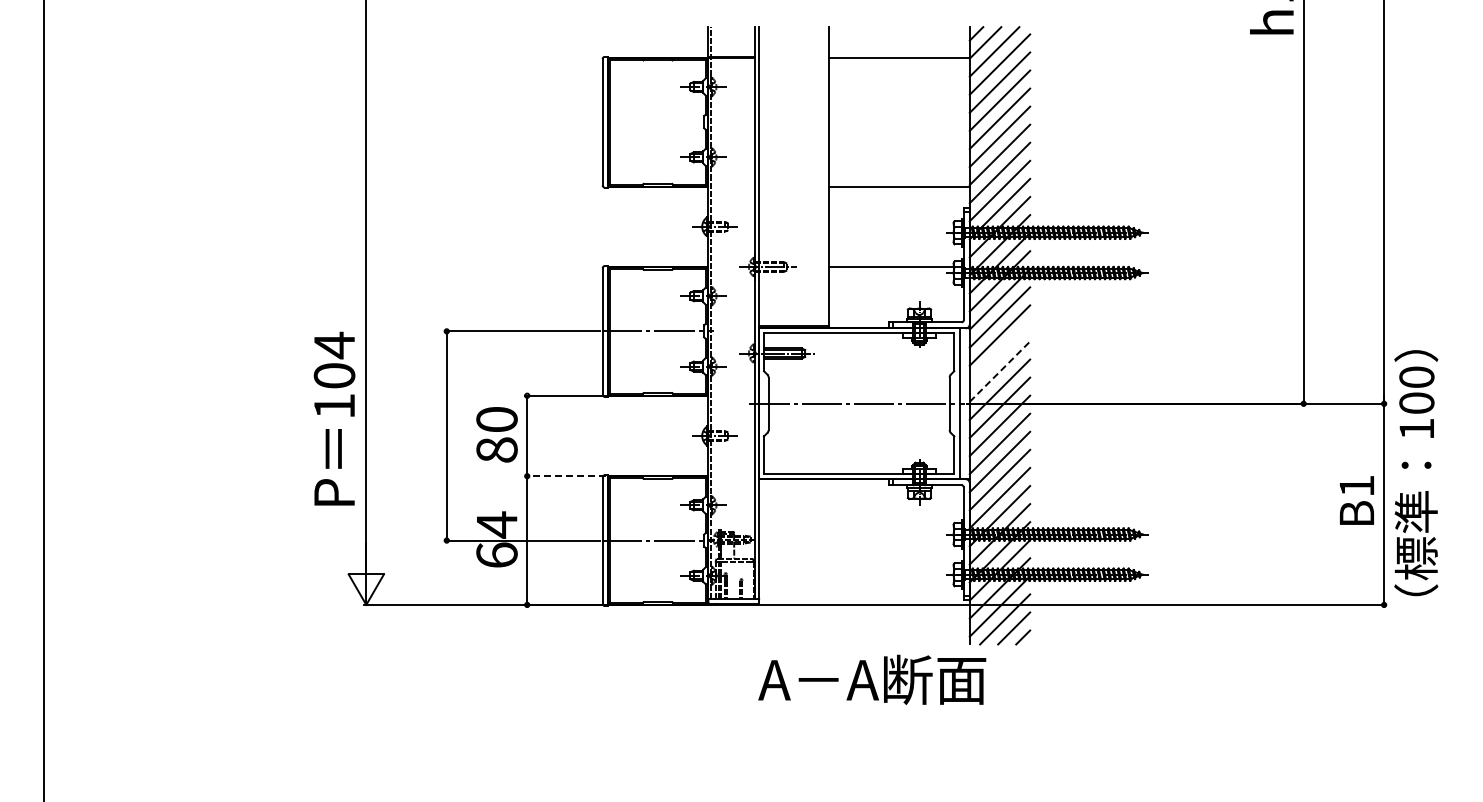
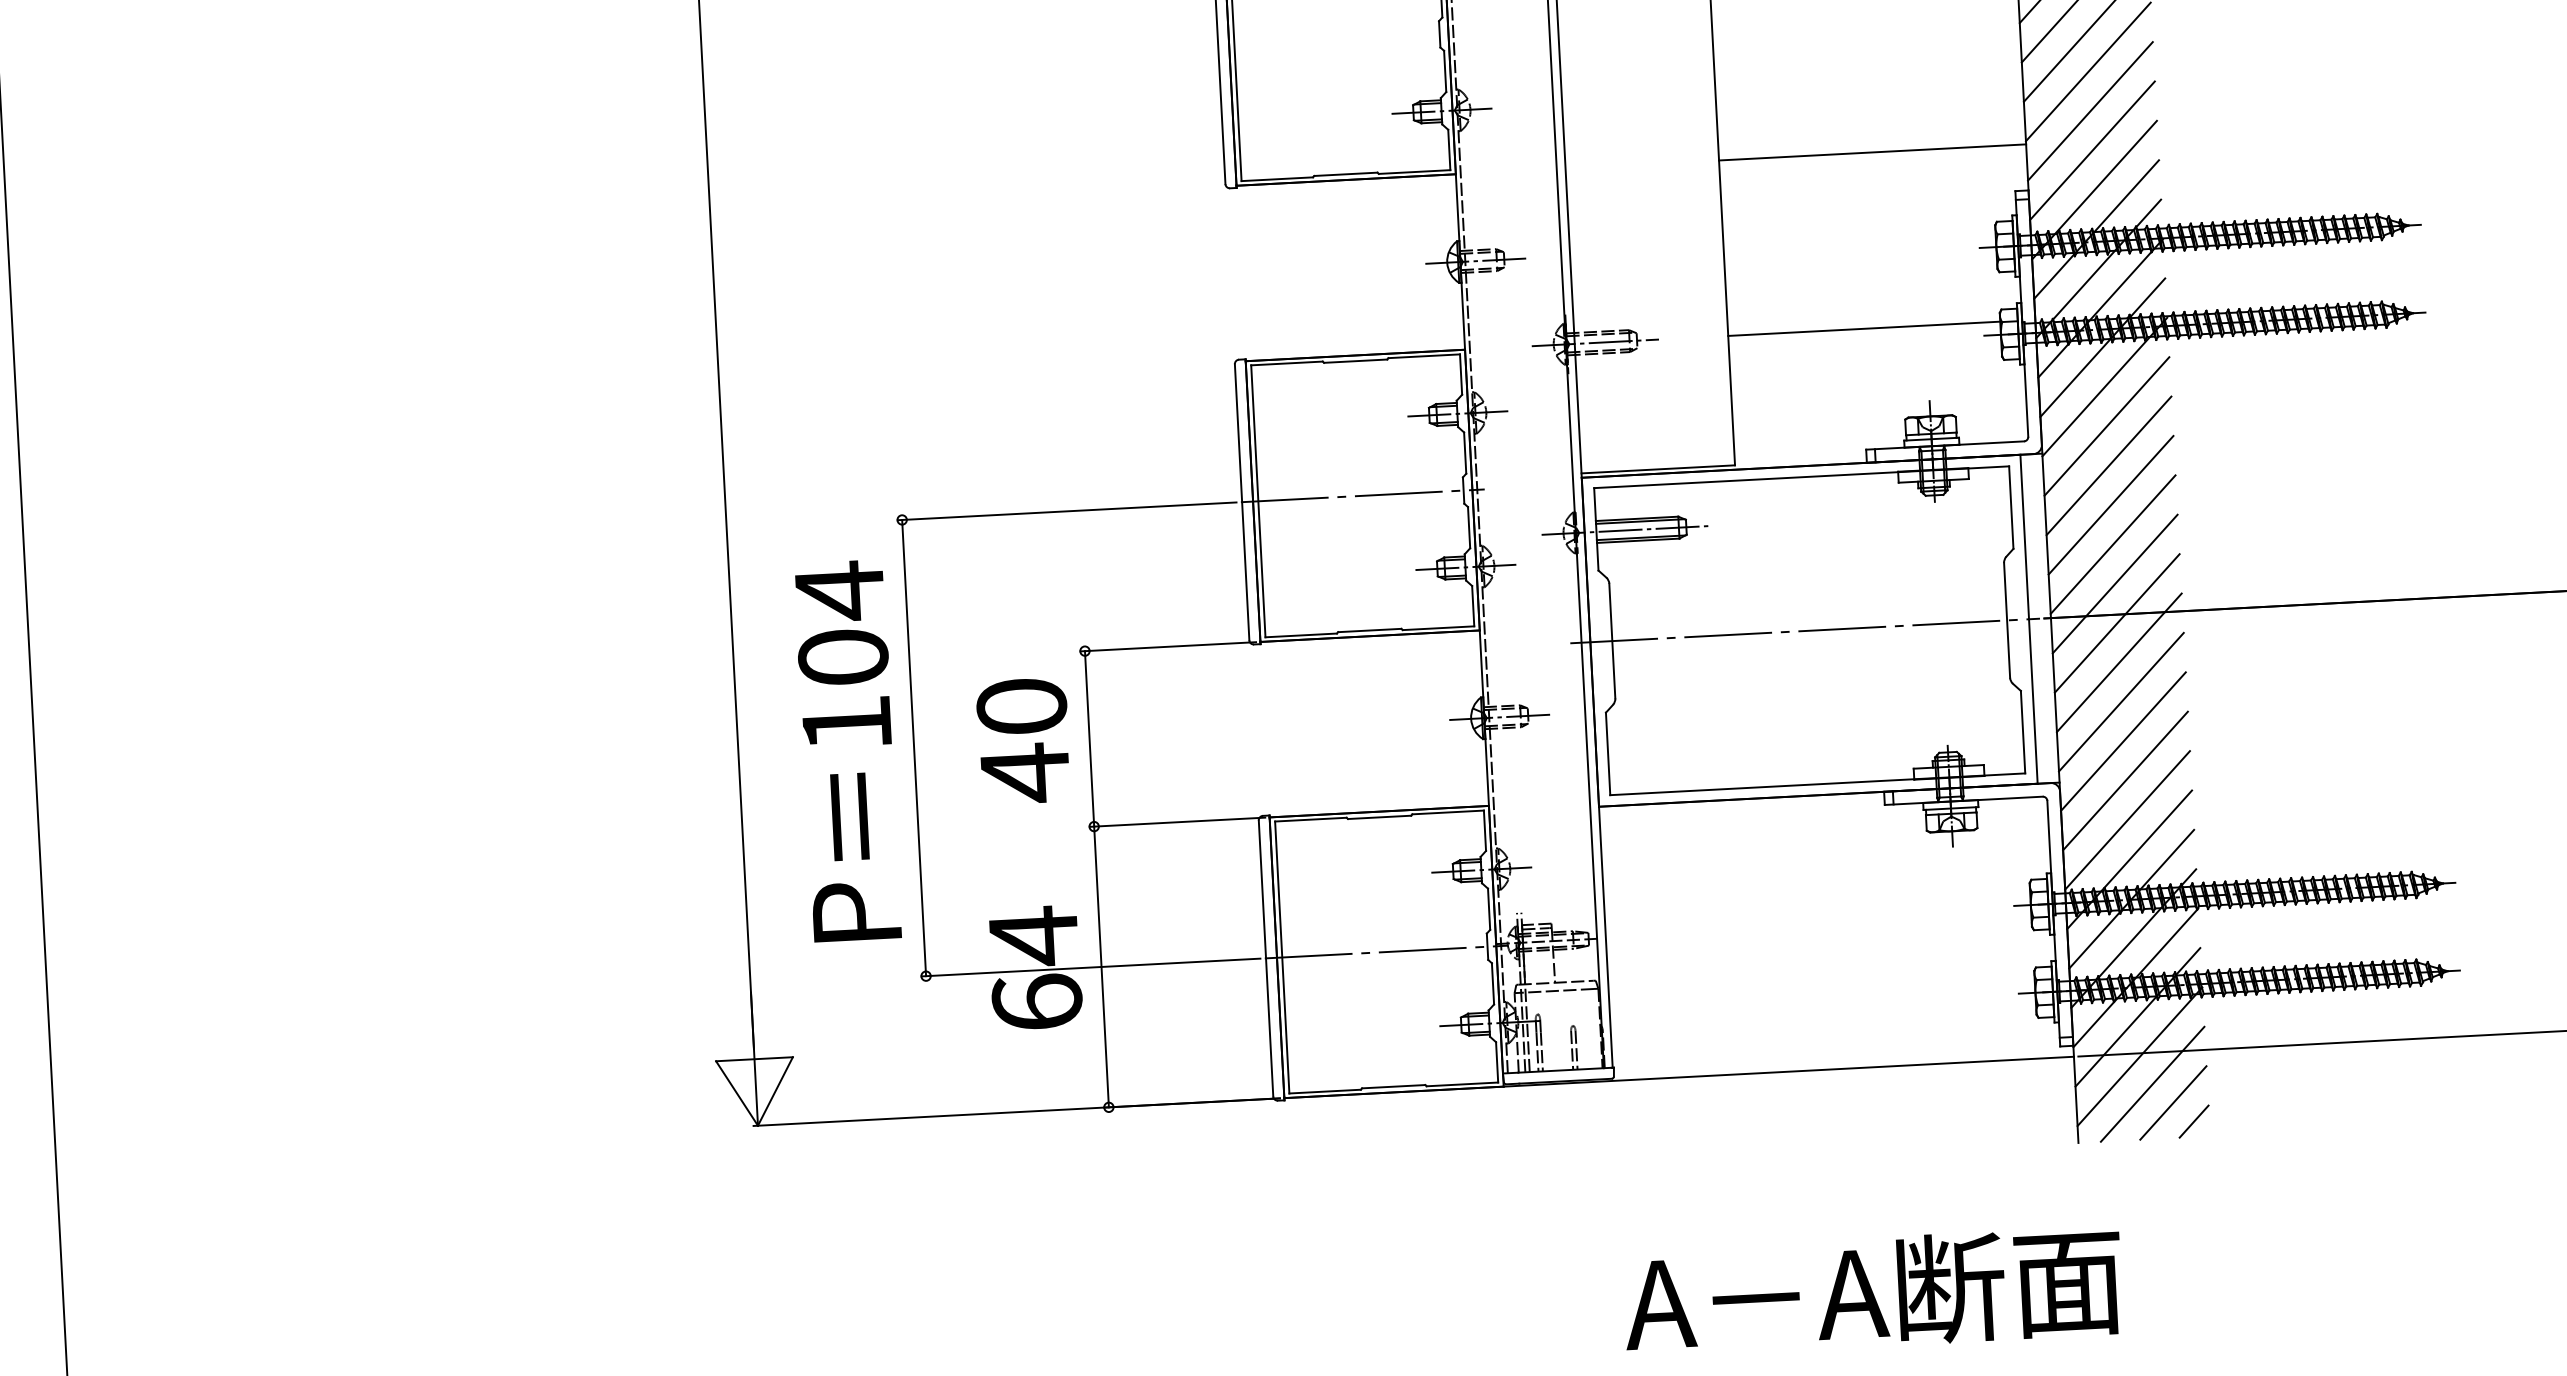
line: (999, 353) -> (2110, 505), added
line: (999, 371) -> (2112, 544), dashed -> solid
text: (334, 418) -> (848, 750), moved
text: (496, 450) -> (1024, 774), 80 -> 40
line: (564, 476) -> (1175, 822), dashed -> solid
text: (872, 679) -> (1873, 1291), moved

